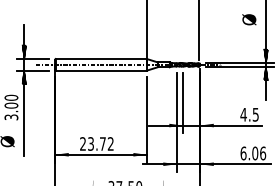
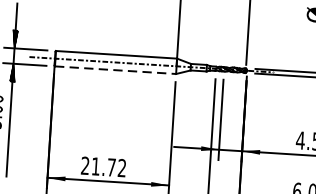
line: (101, 70) -> (115, 70), solid -> dashed
text: (90, 143) -> (95, 165), 23.72 -> 21.72

